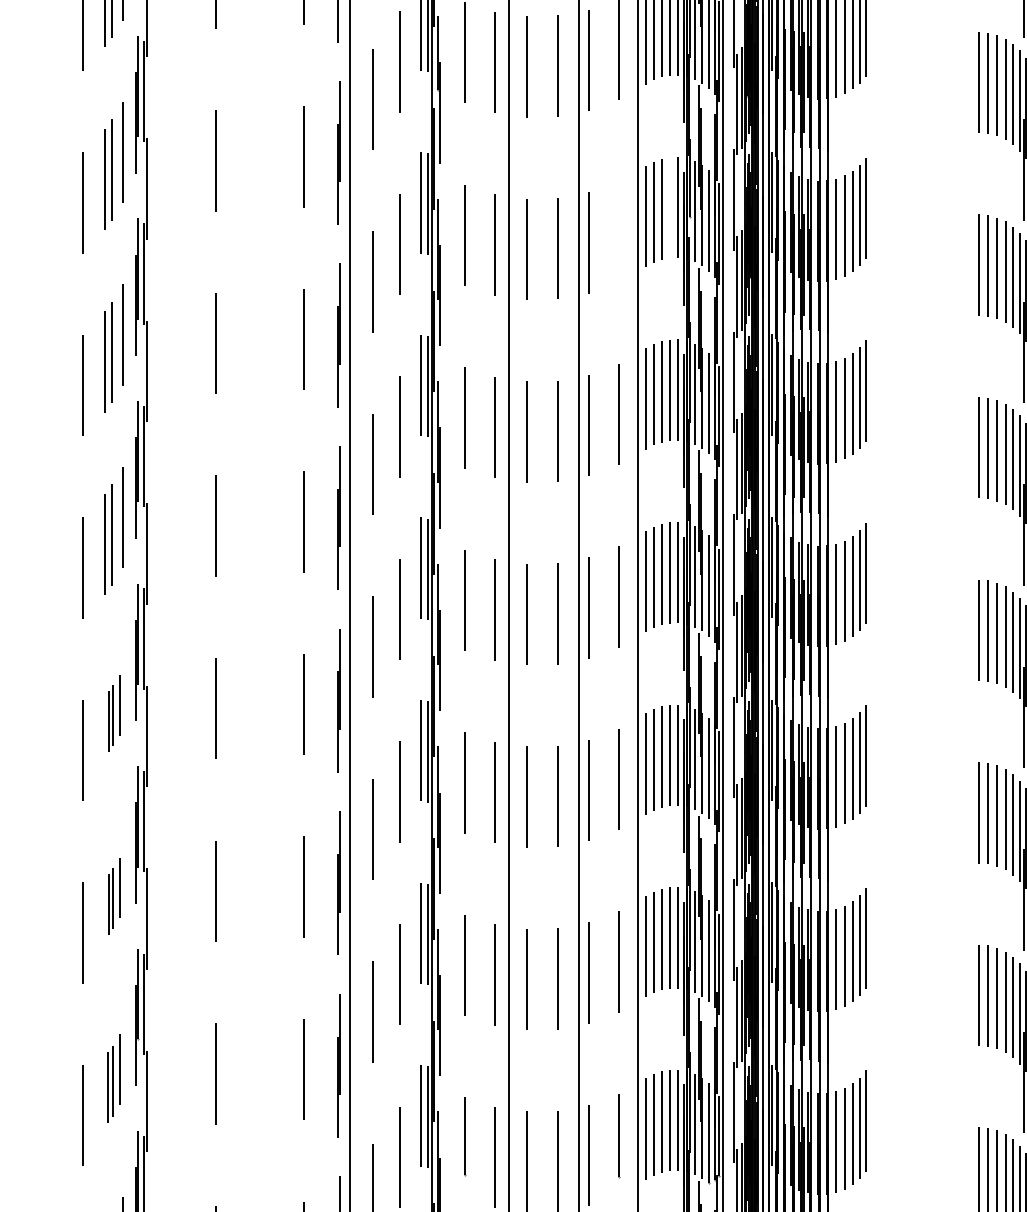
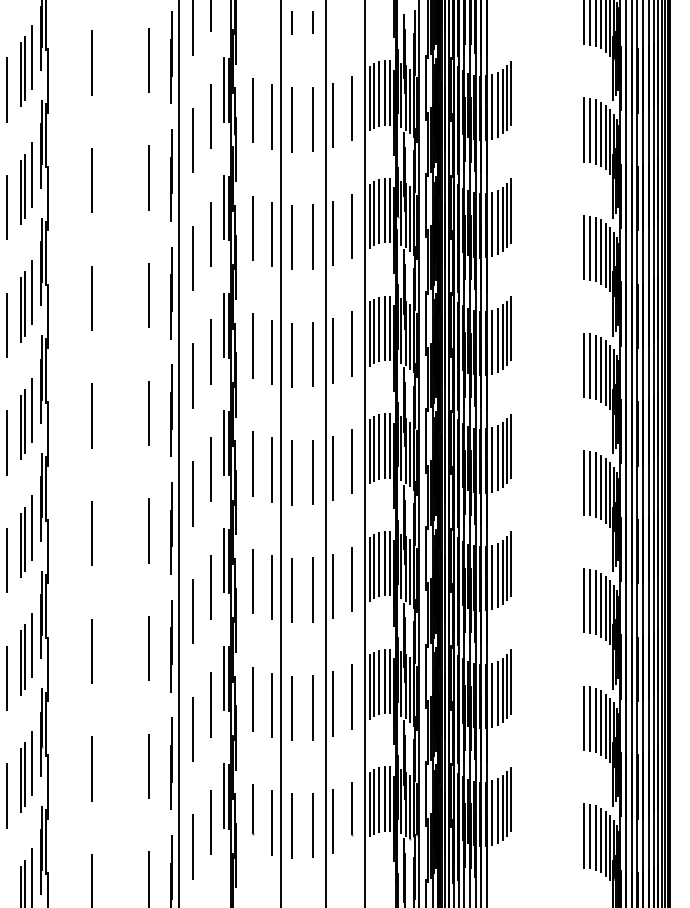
line: (669, 207) -> (384, 210), added
line: (618, 232) -> (351, 226), added
part: (114, 713) -> (26, 536), size x1.67
part: (114, 896) -> (26, 654), size x1.67
part: (114, 1077) -> (26, 771), size x1.43

